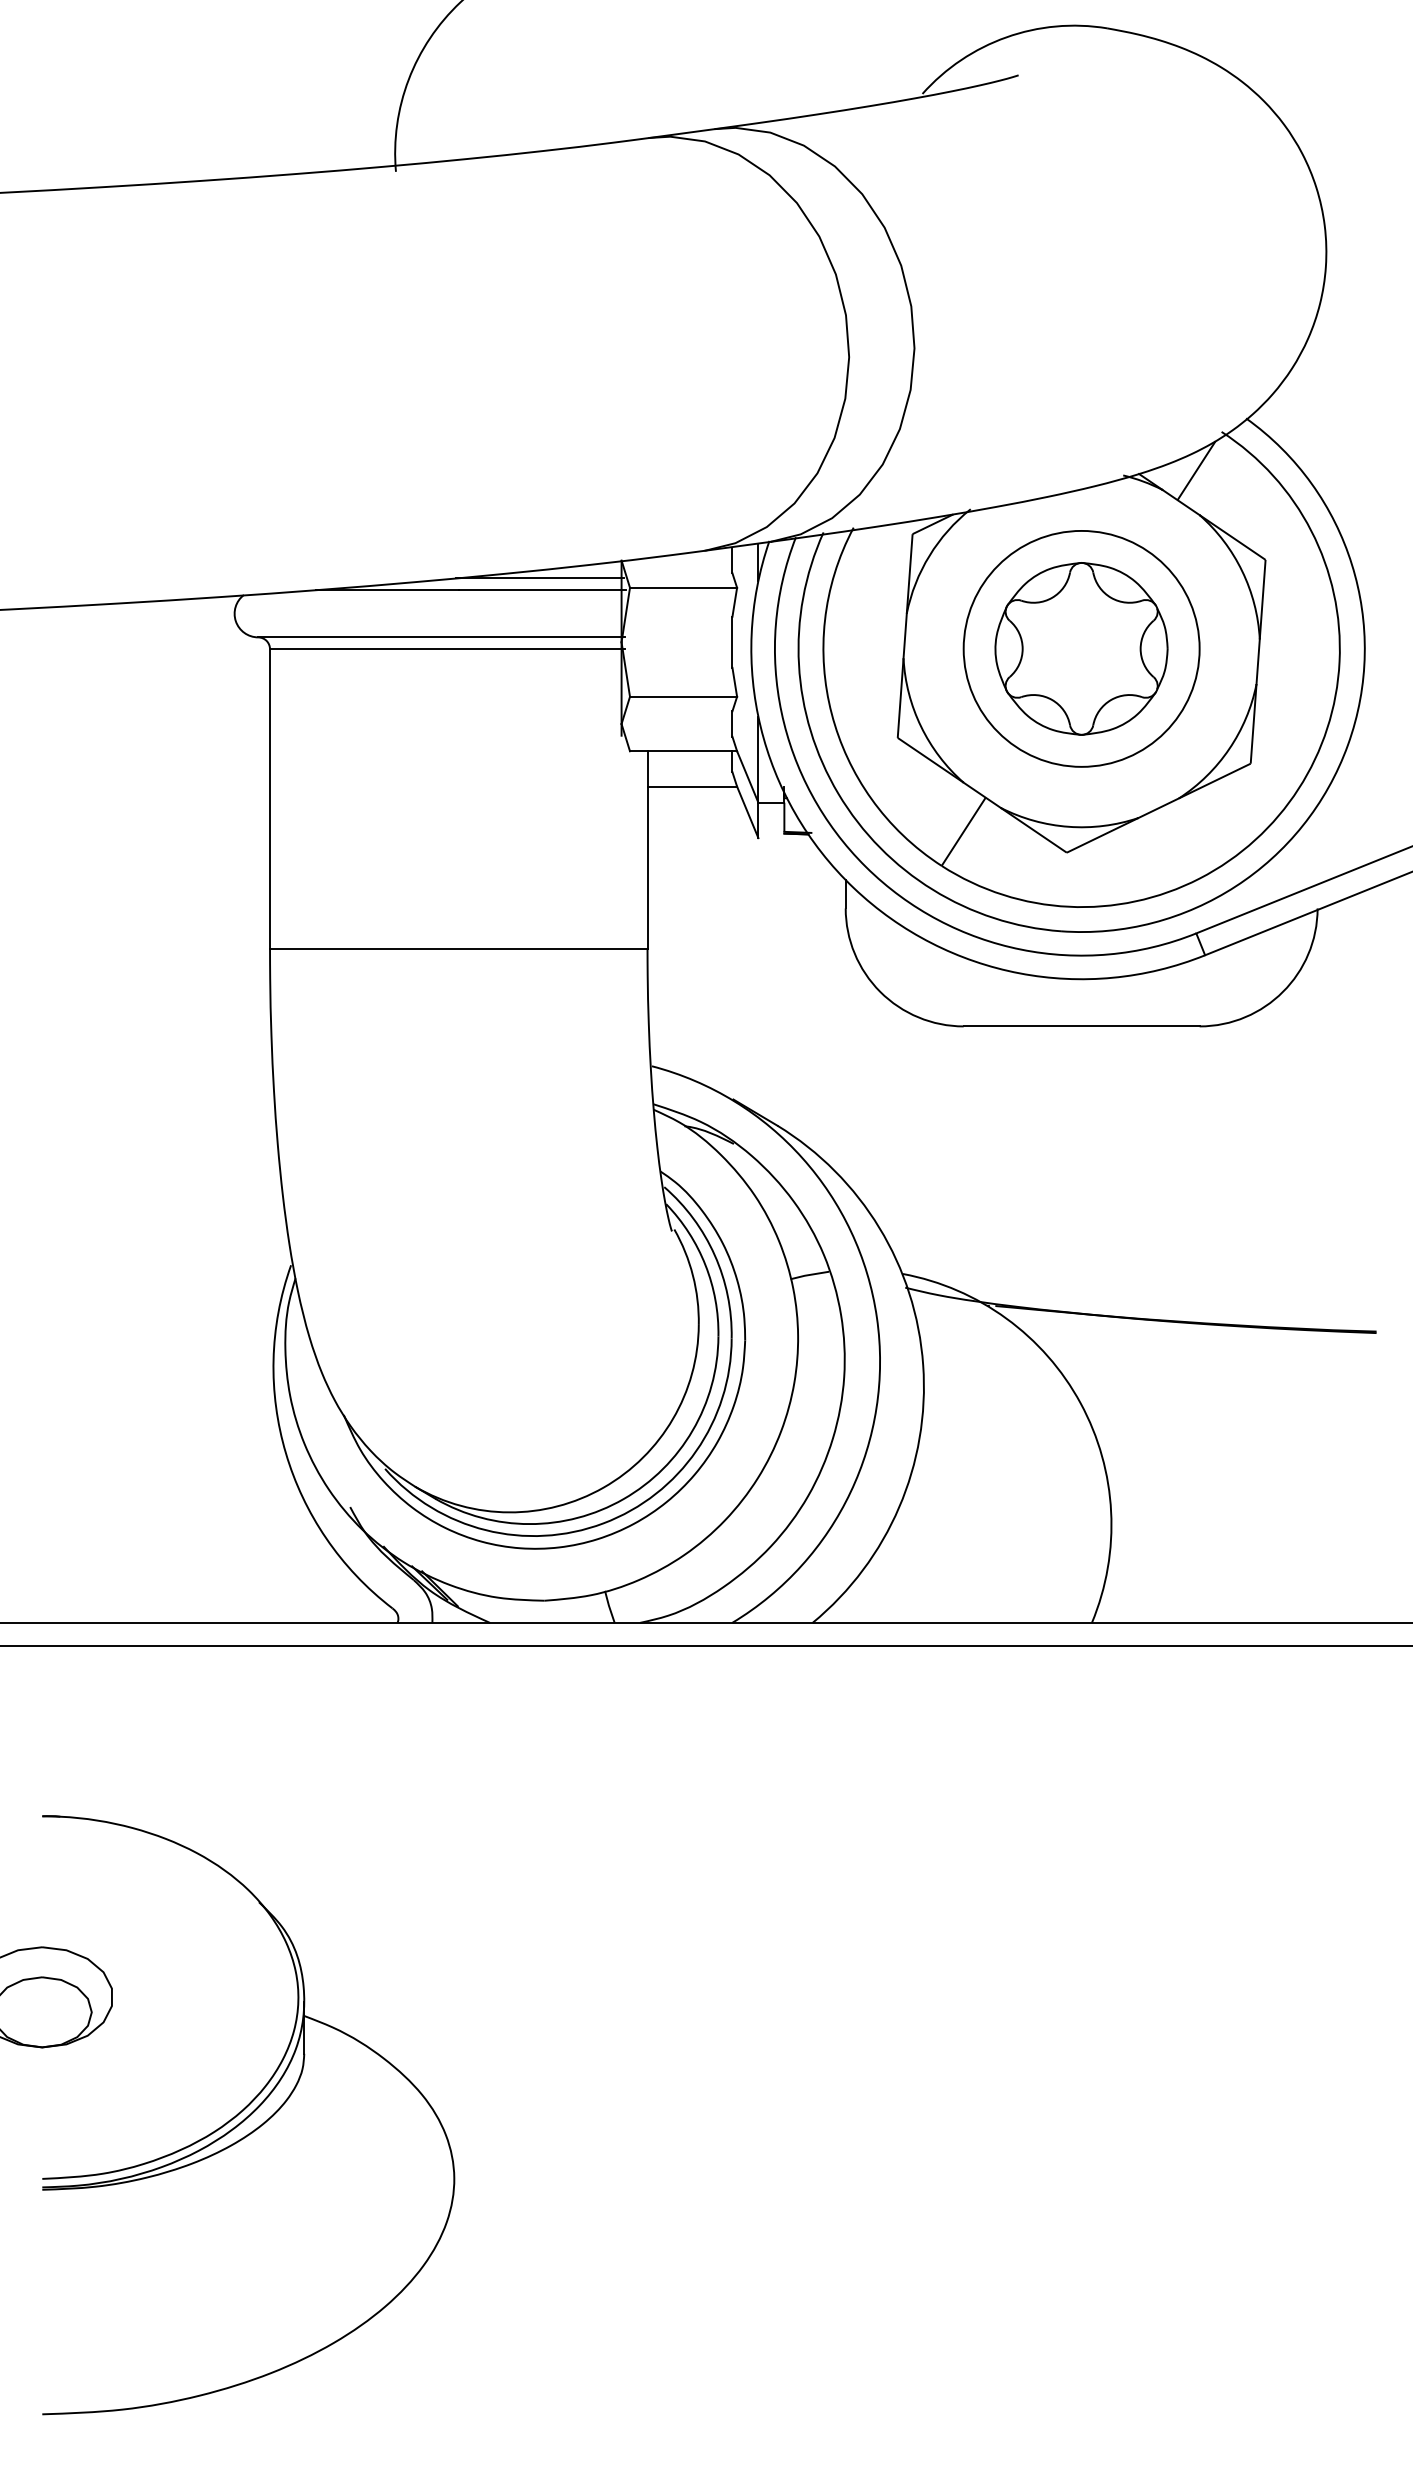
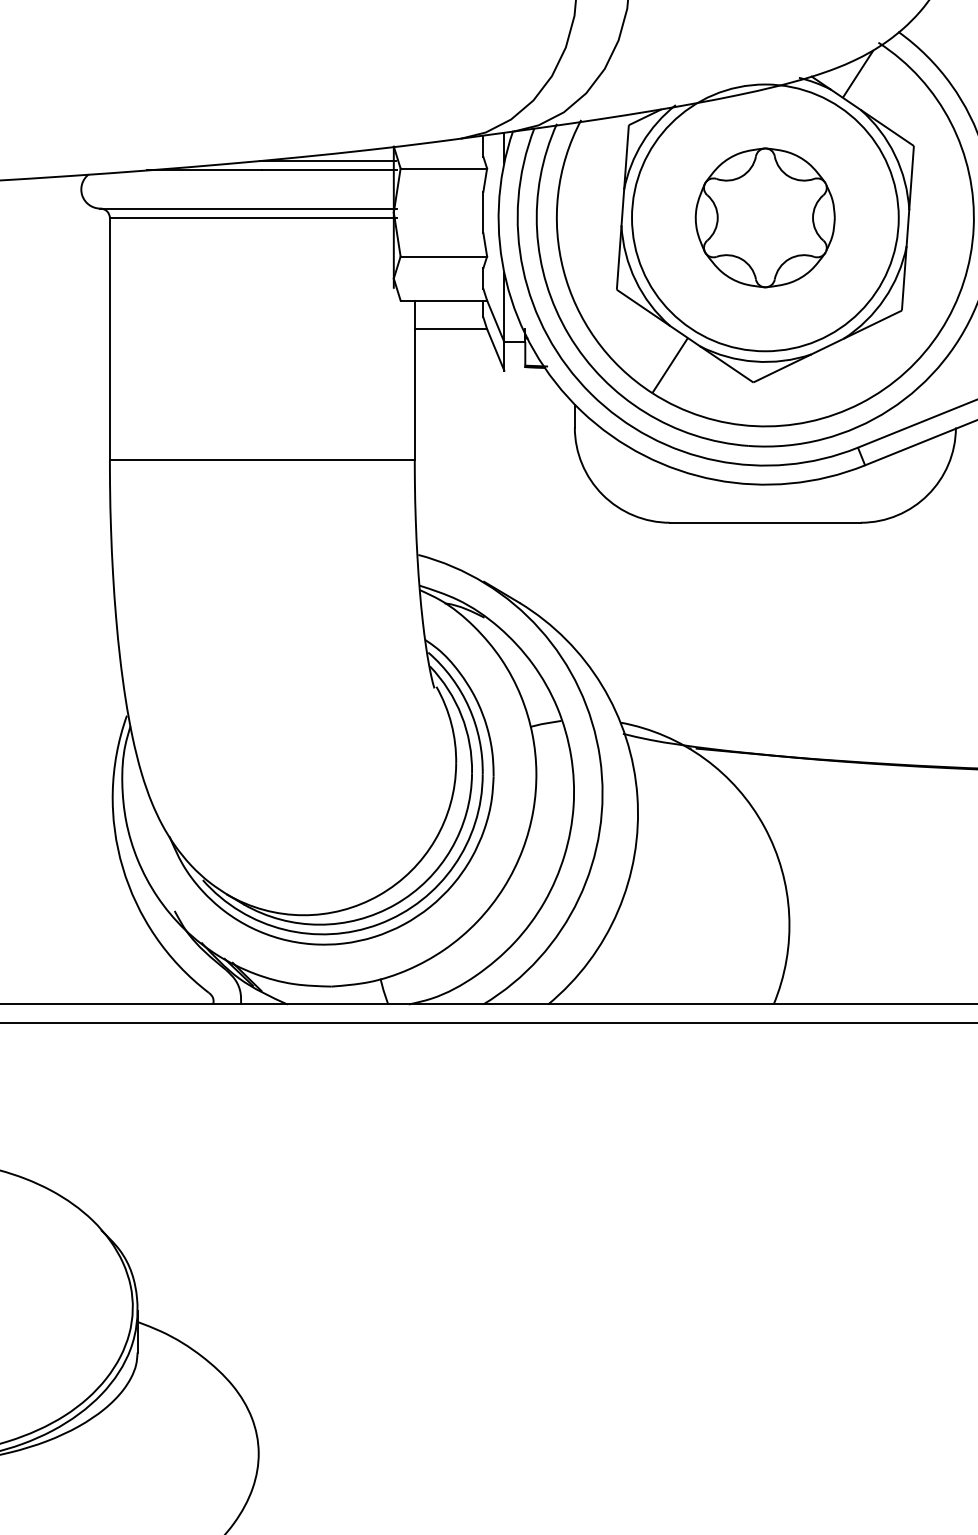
circle: (1081, 648) -> (765, 217), size x1.4

